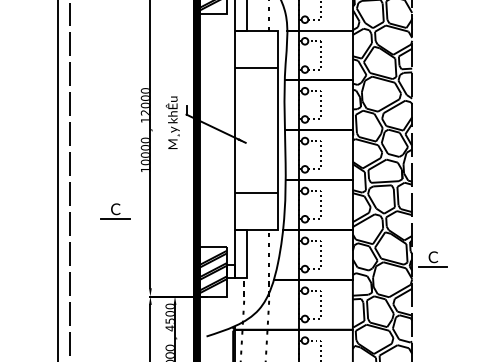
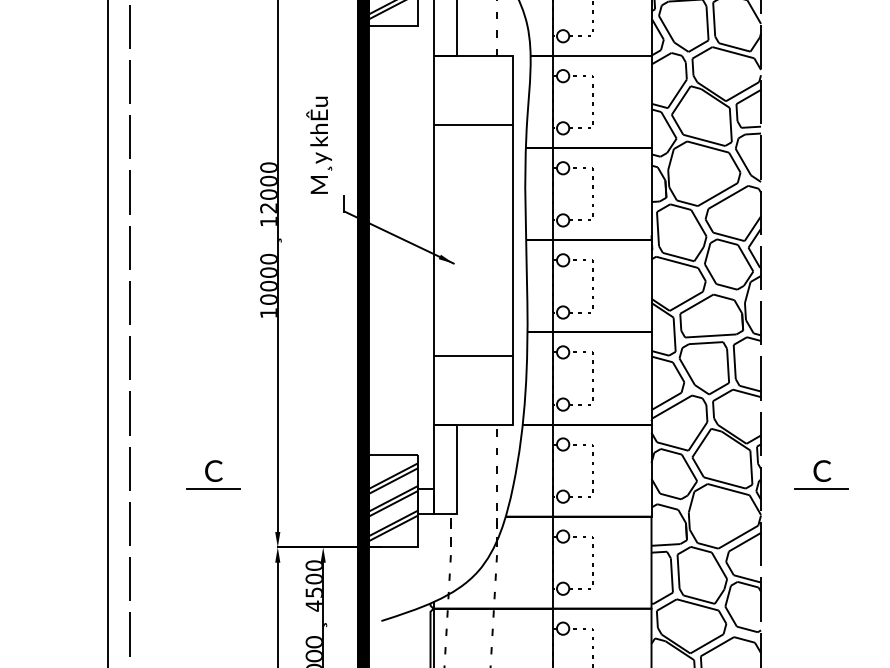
text: (172, 122) -> (318, 144), moved
part: (115, 211) -> (213, 475), moved
part: (432, 259) -> (820, 475), moved

